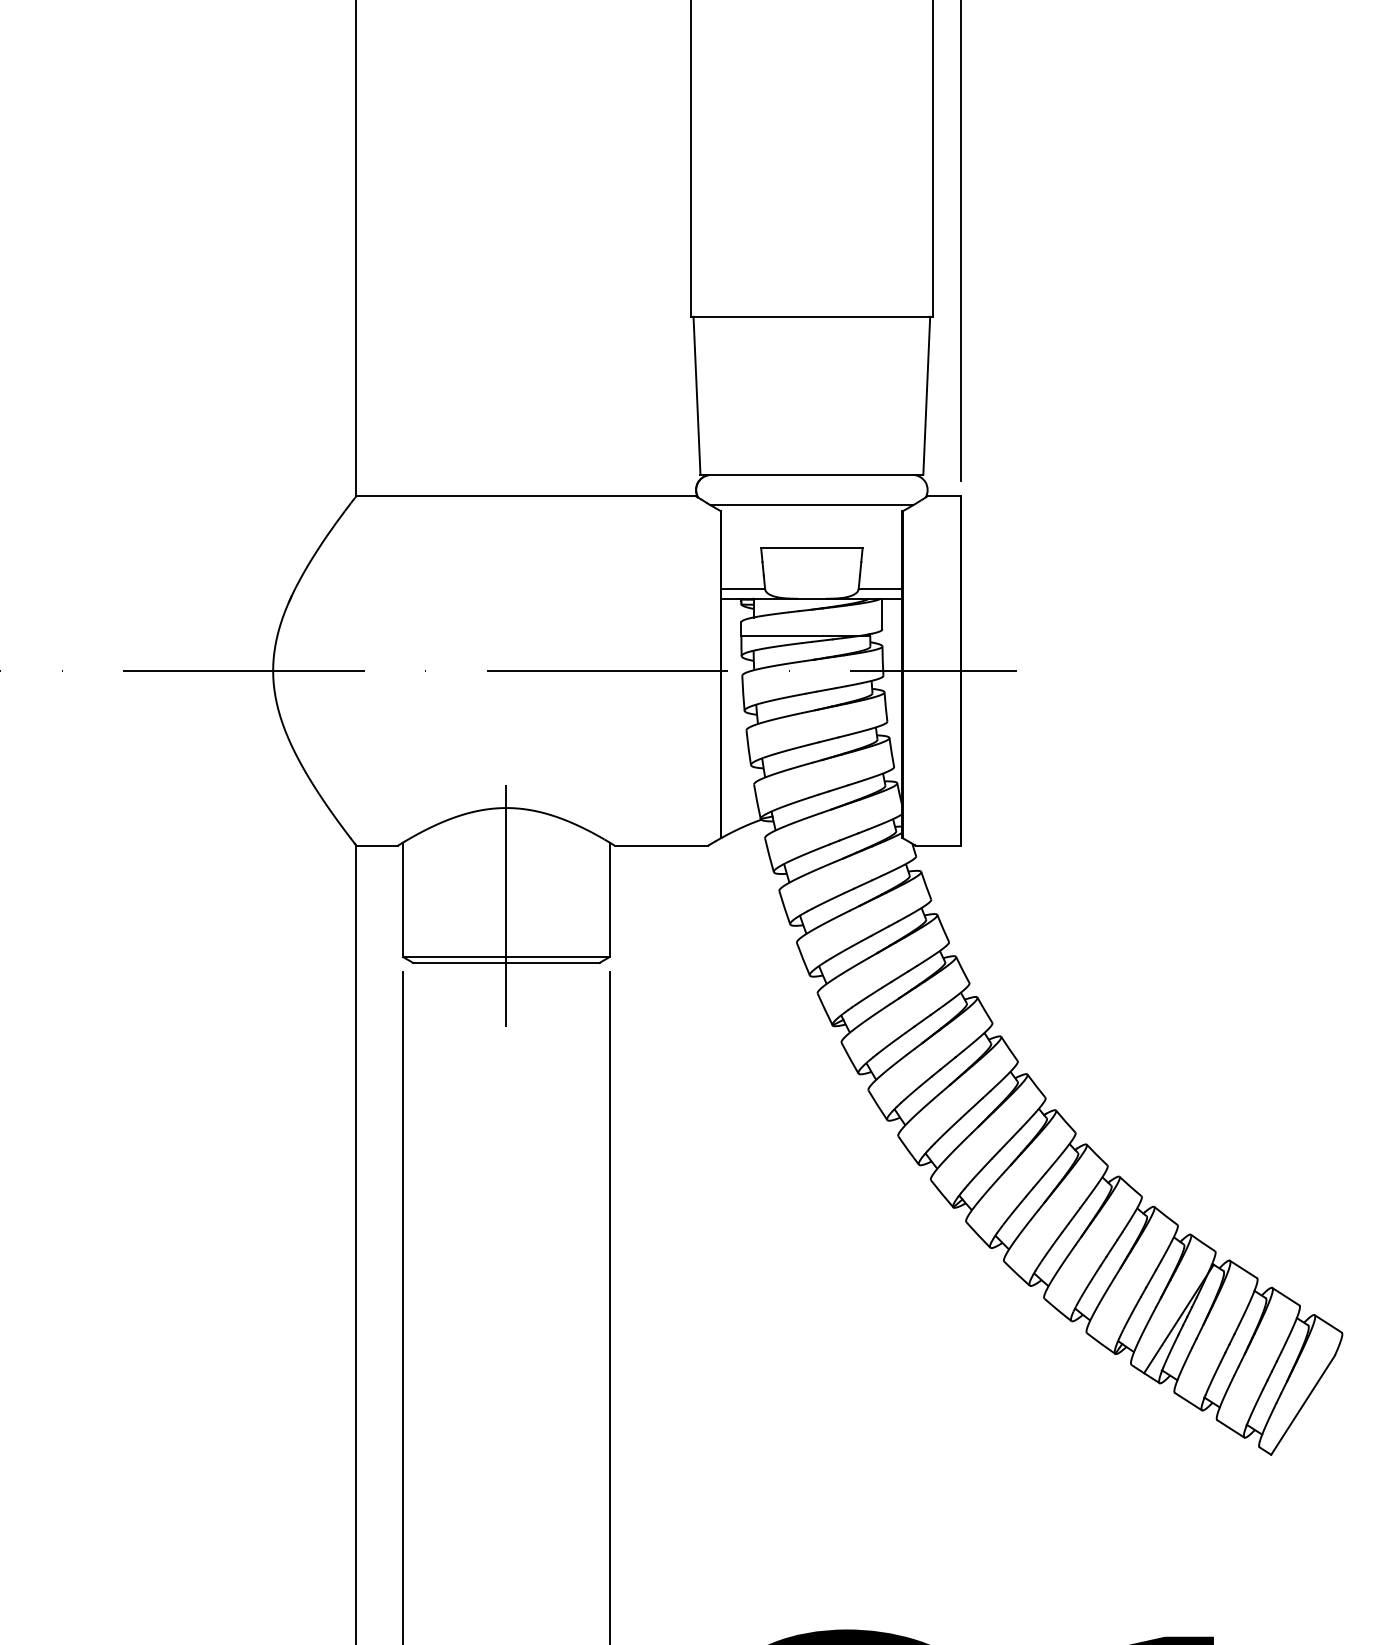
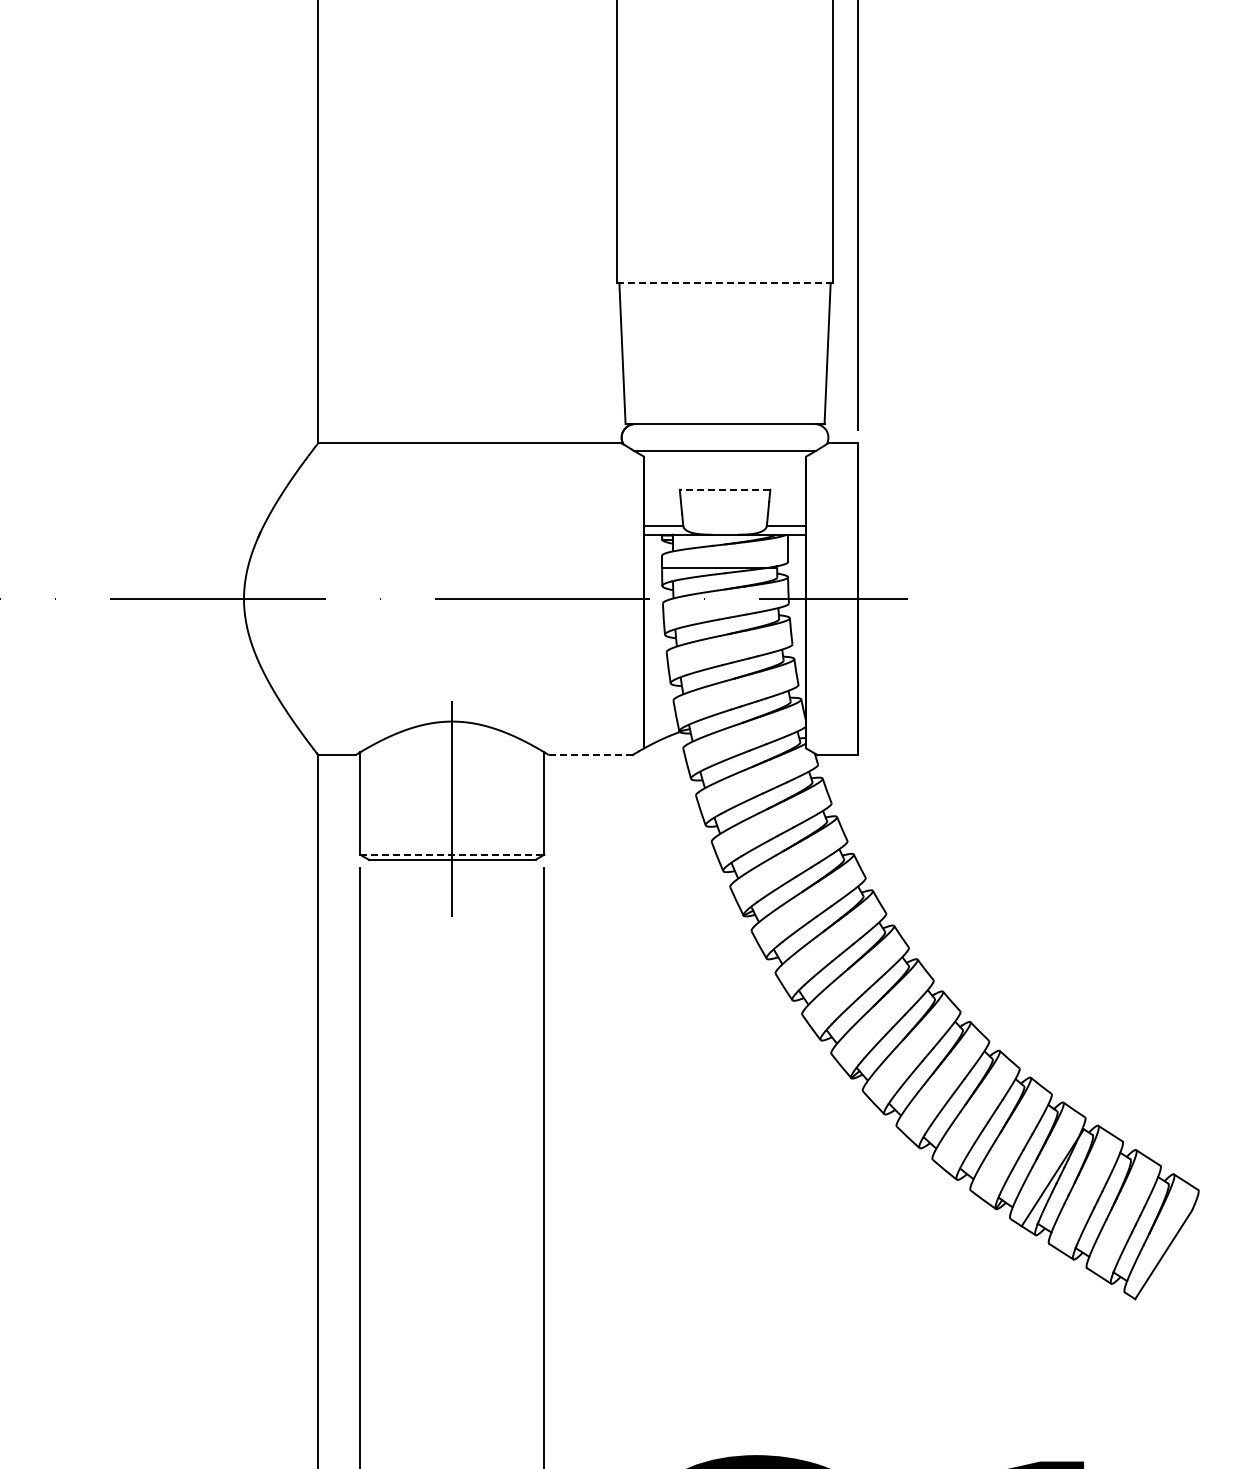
line: (812, 316) -> (725, 282), solid -> dashed
line: (811, 548) -> (724, 489), solid -> dashed
line: (661, 846) -> (590, 755), solid -> dashed
line: (506, 956) -> (452, 854), solid -> dashed

